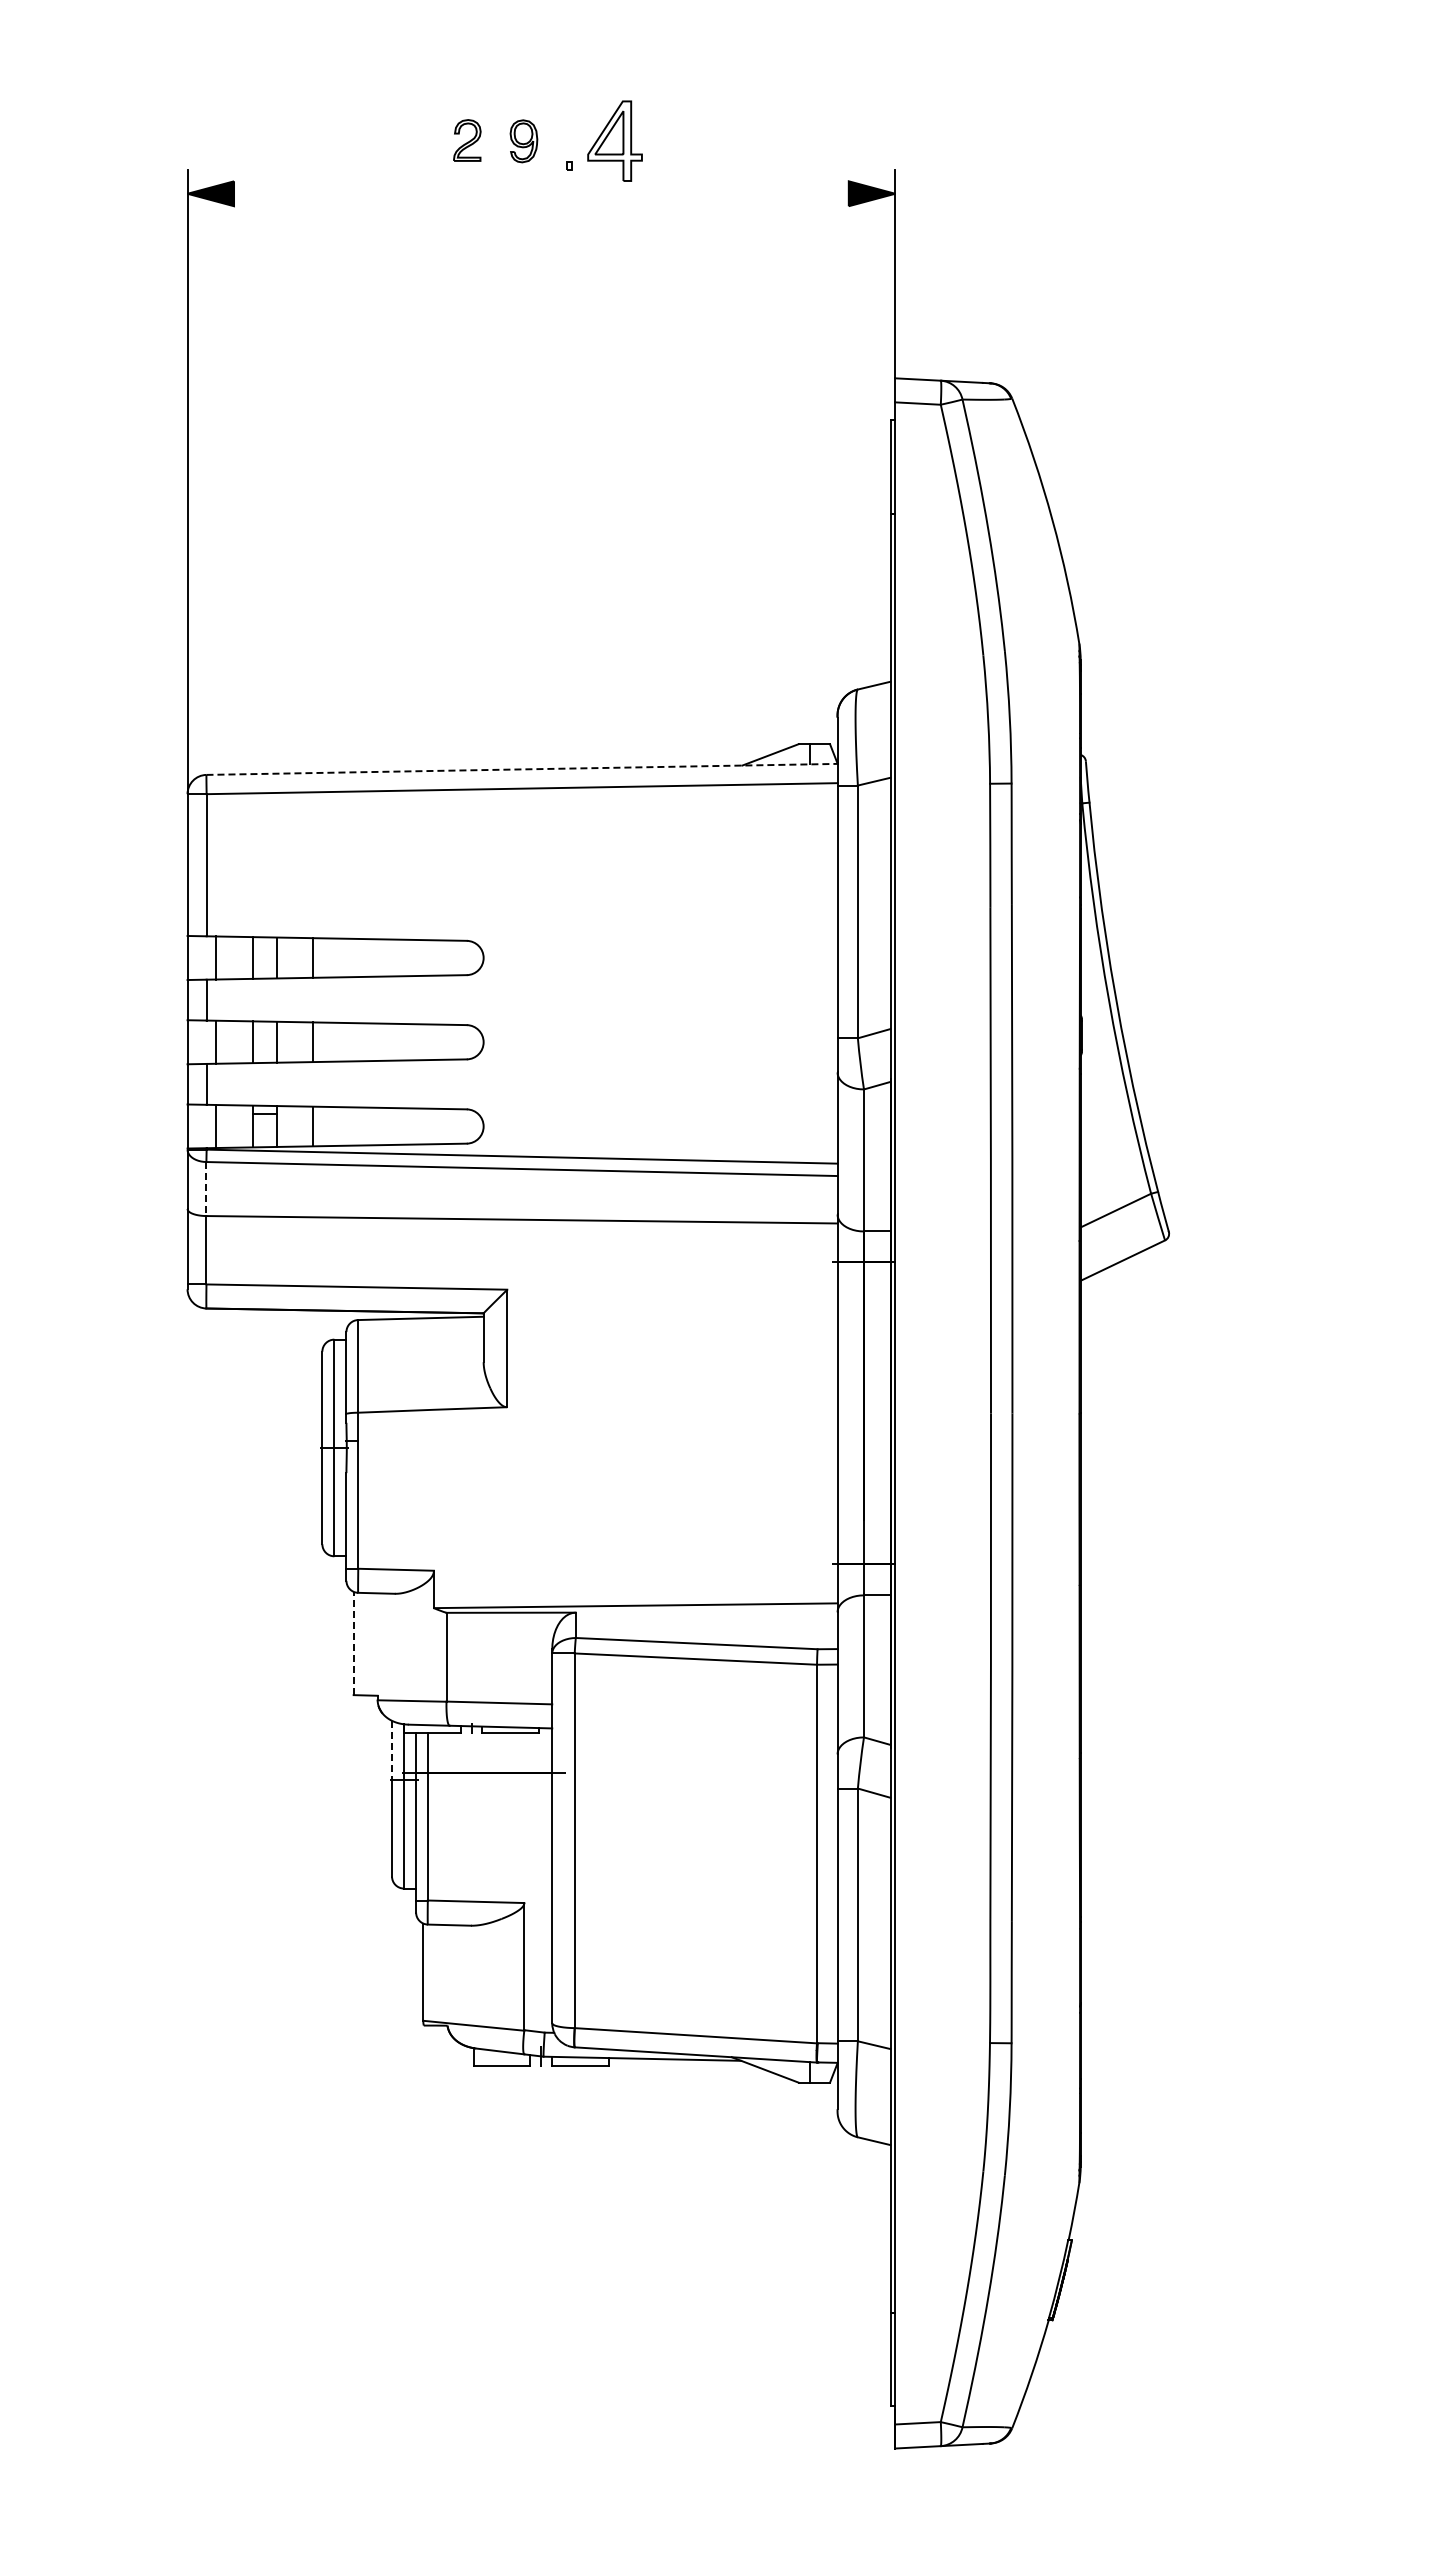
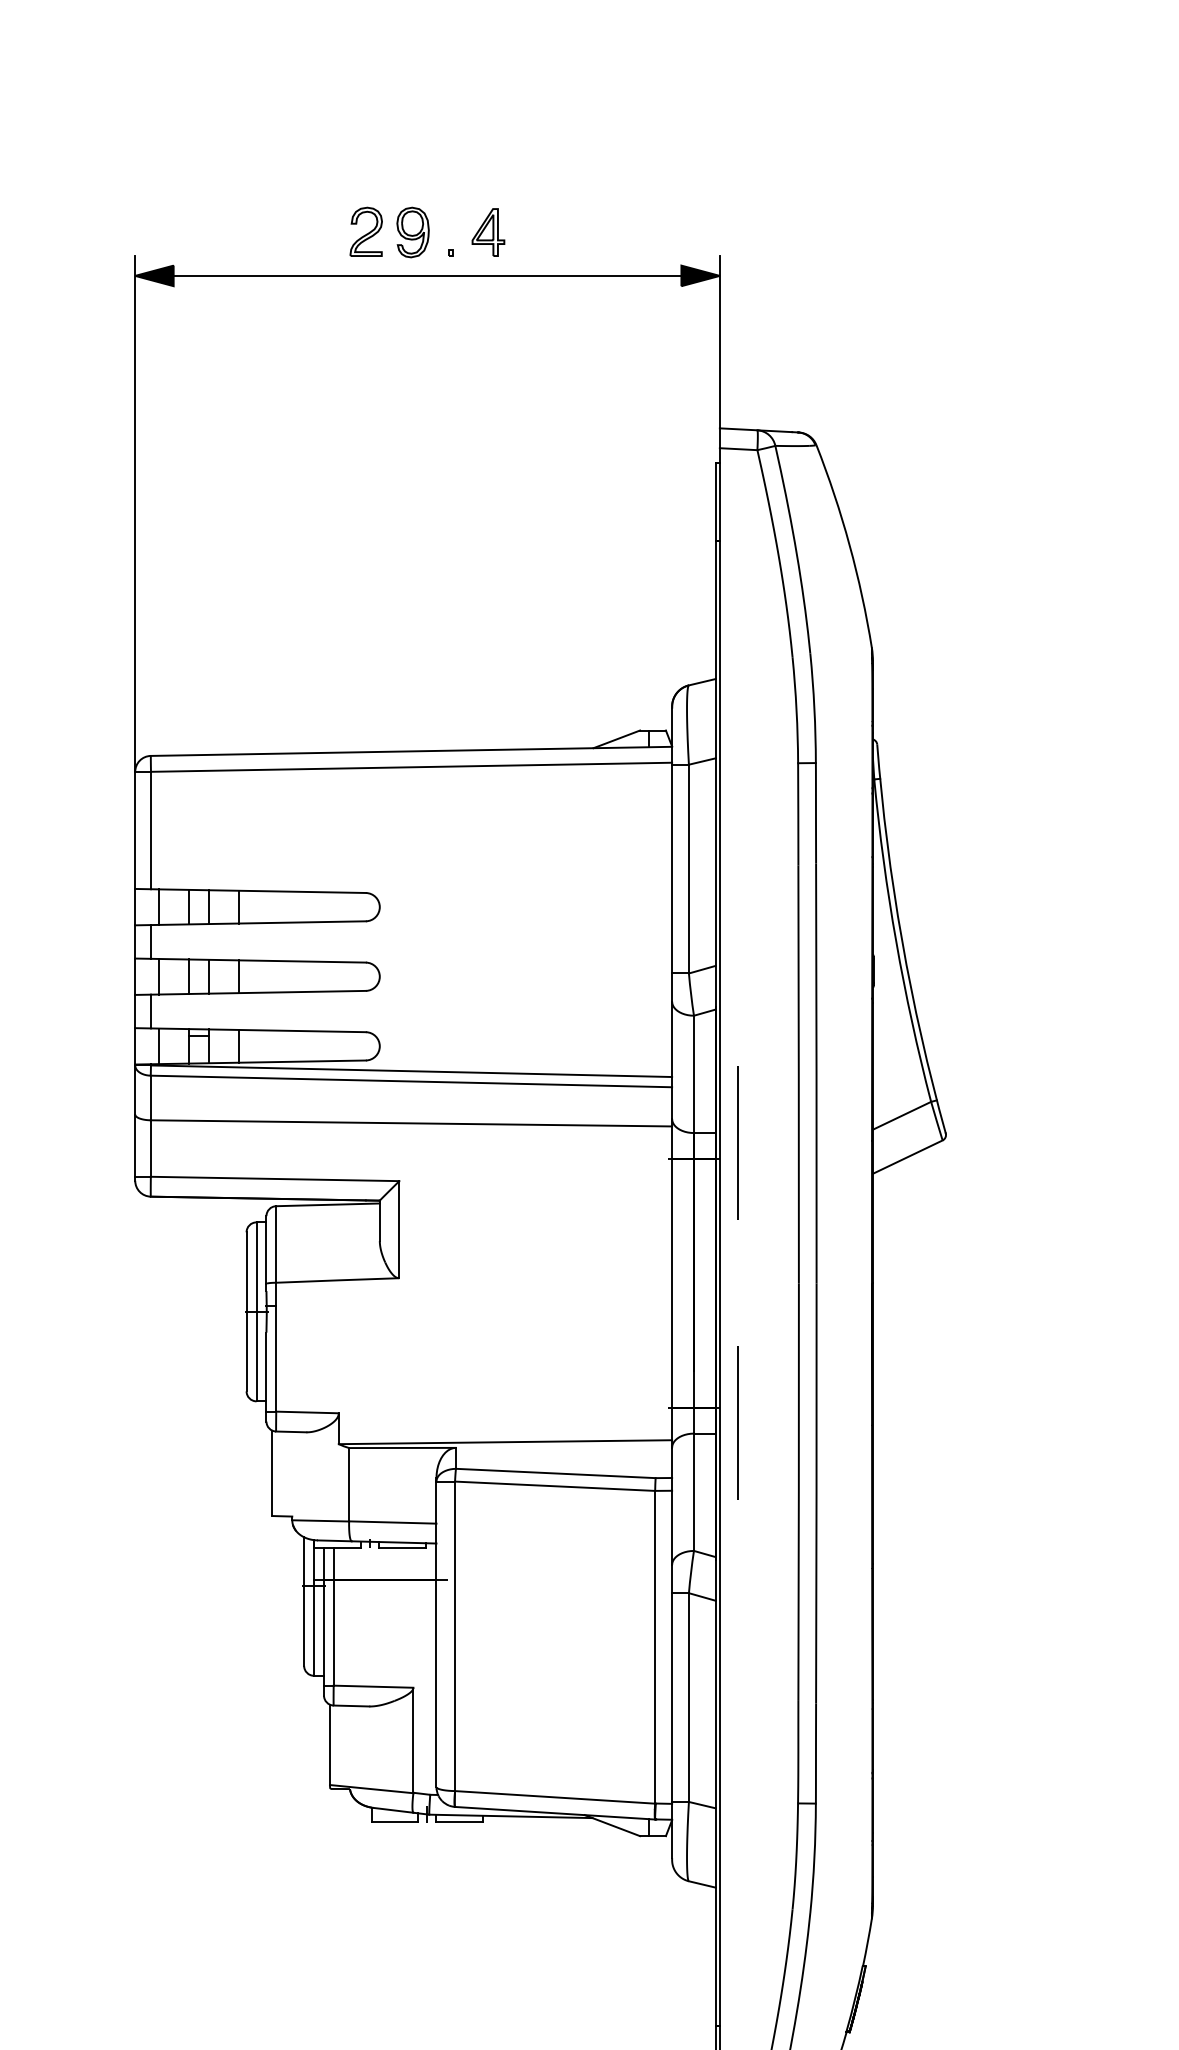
part: (467, 140) -> (366, 231), size x1.43
part: (523, 141) -> (412, 232), size x1.43
part: (615, 141) -> (488, 232), size x0.71
line: (541, 193) -> (427, 275), added
line: (522, 769) -> (411, 751), dashed -> solid
line: (206, 1189) -> (150, 1098), dashed -> solid
line: (916, 1243) -> (737, 1142), added
line: (916, 1582) -> (737, 1422), added
line: (353, 1643) -> (272, 1473), dashed -> solid
line: (392, 1750) -> (304, 1561), dashed -> solid

